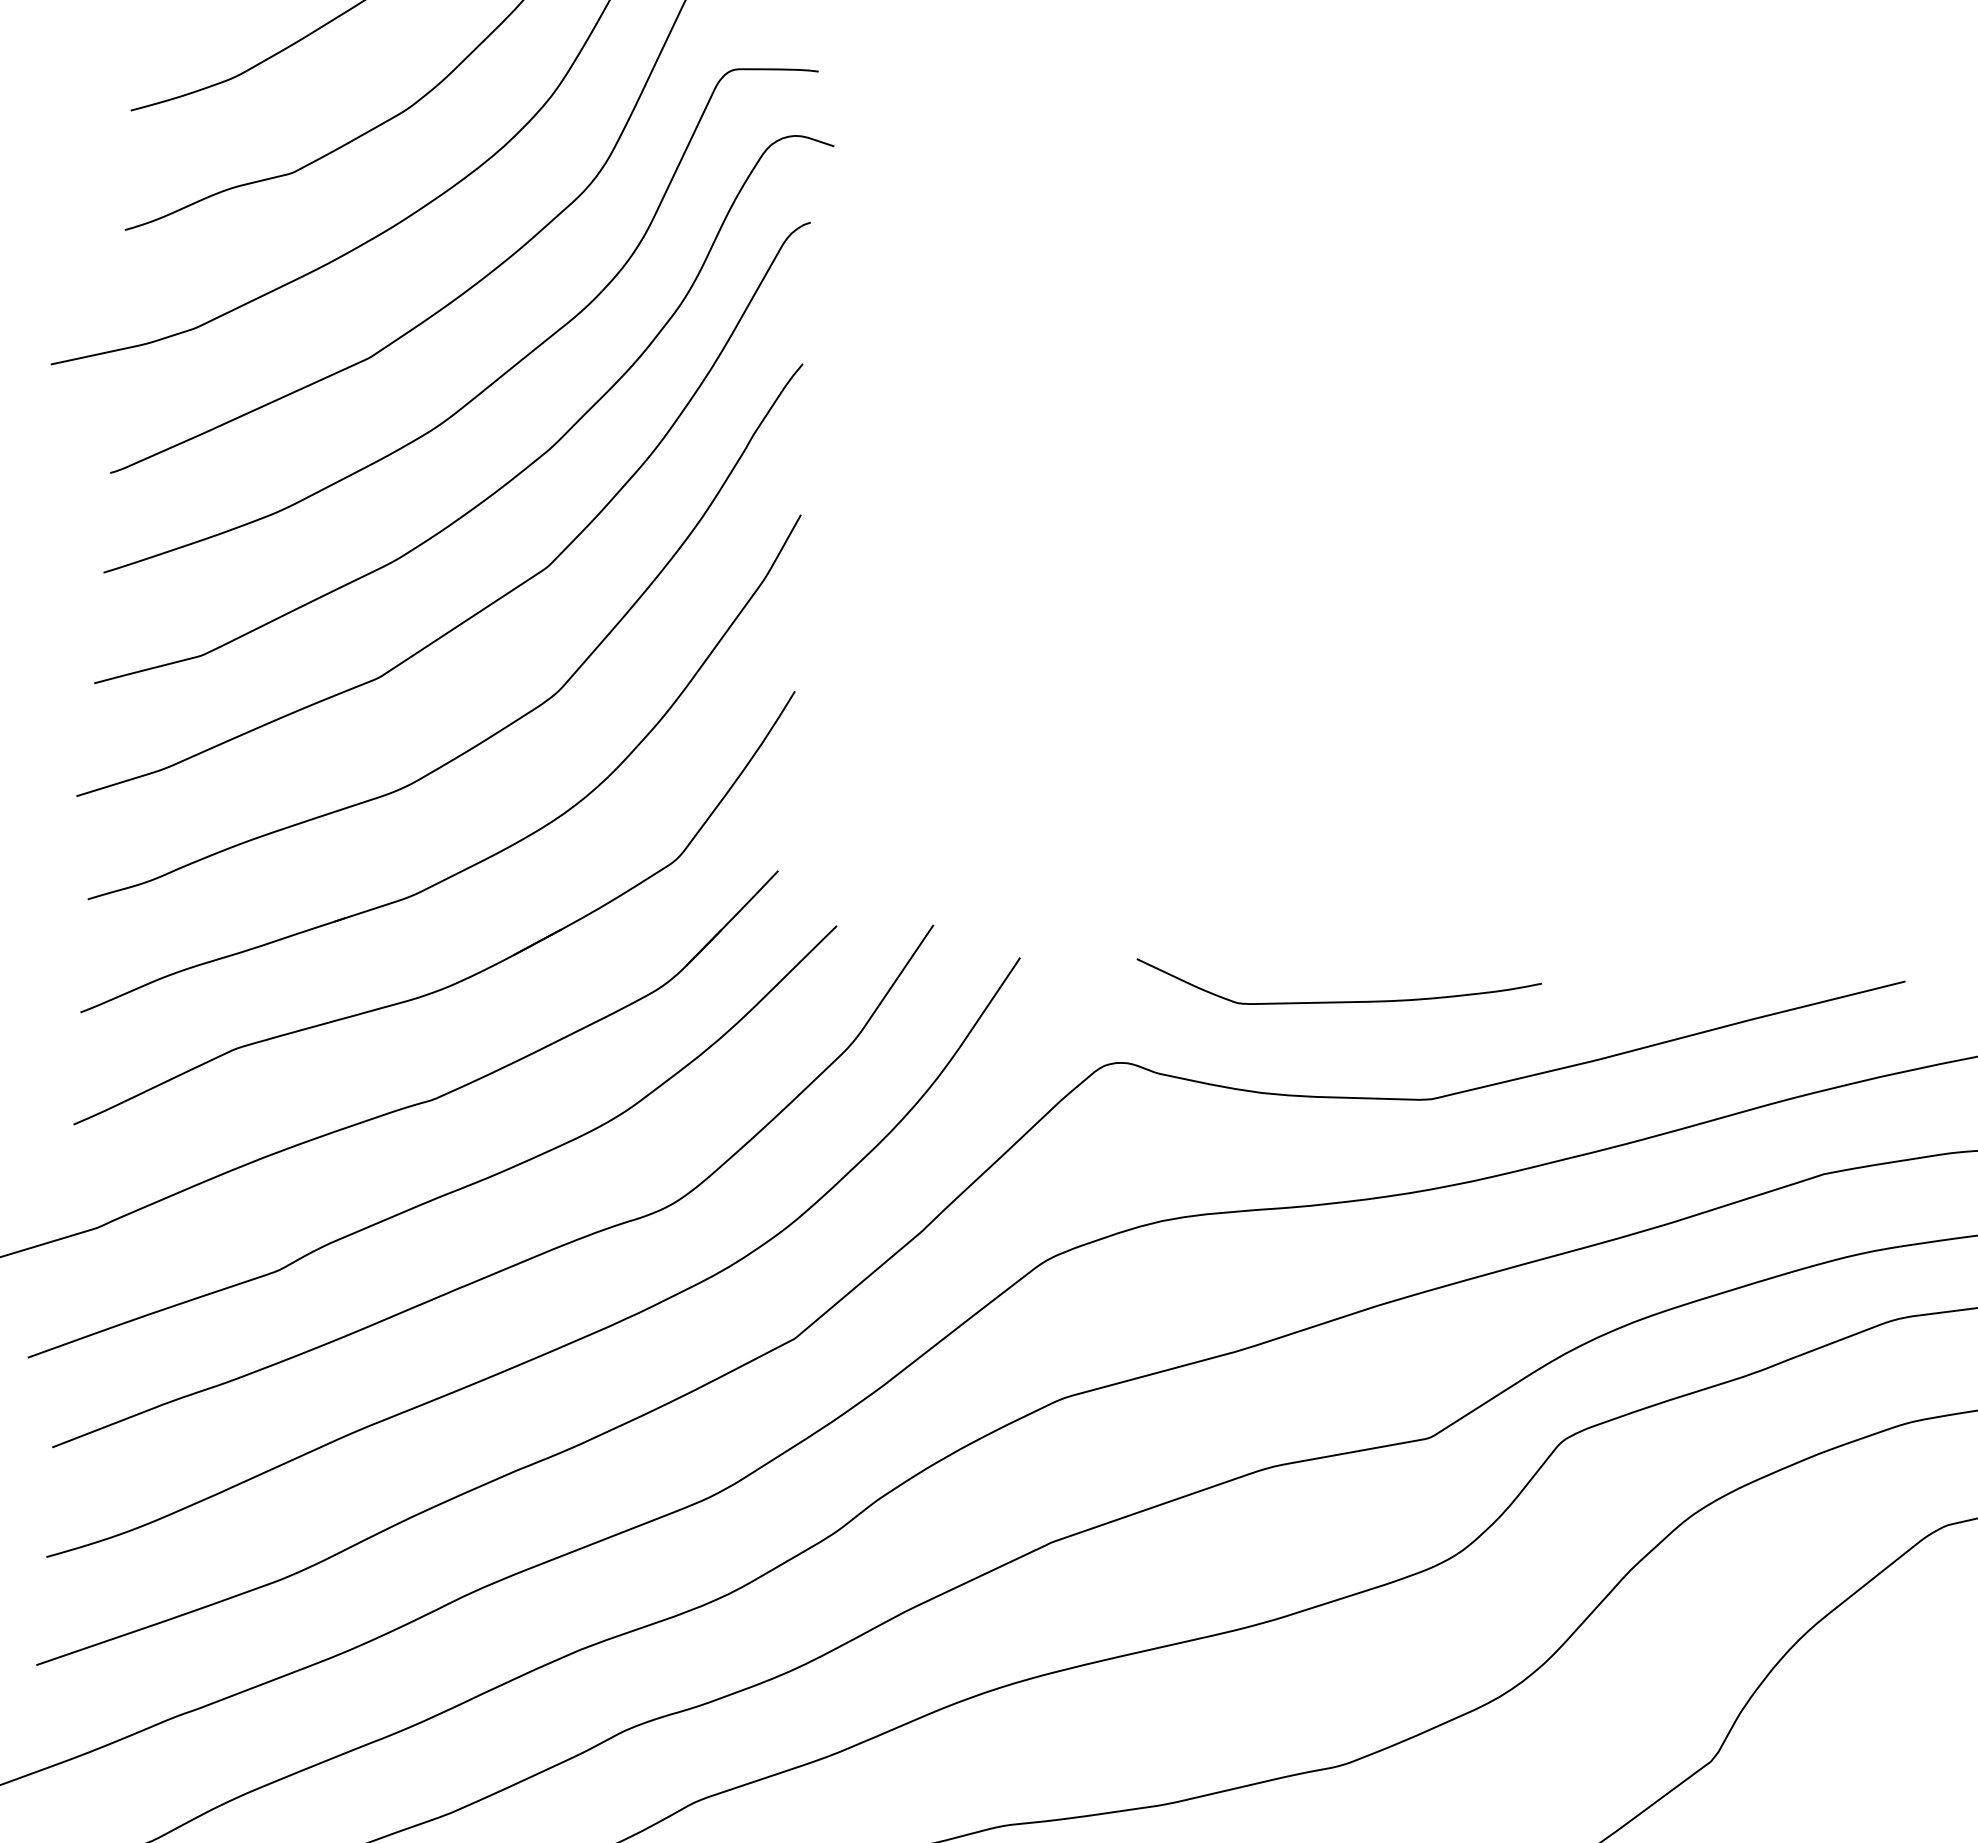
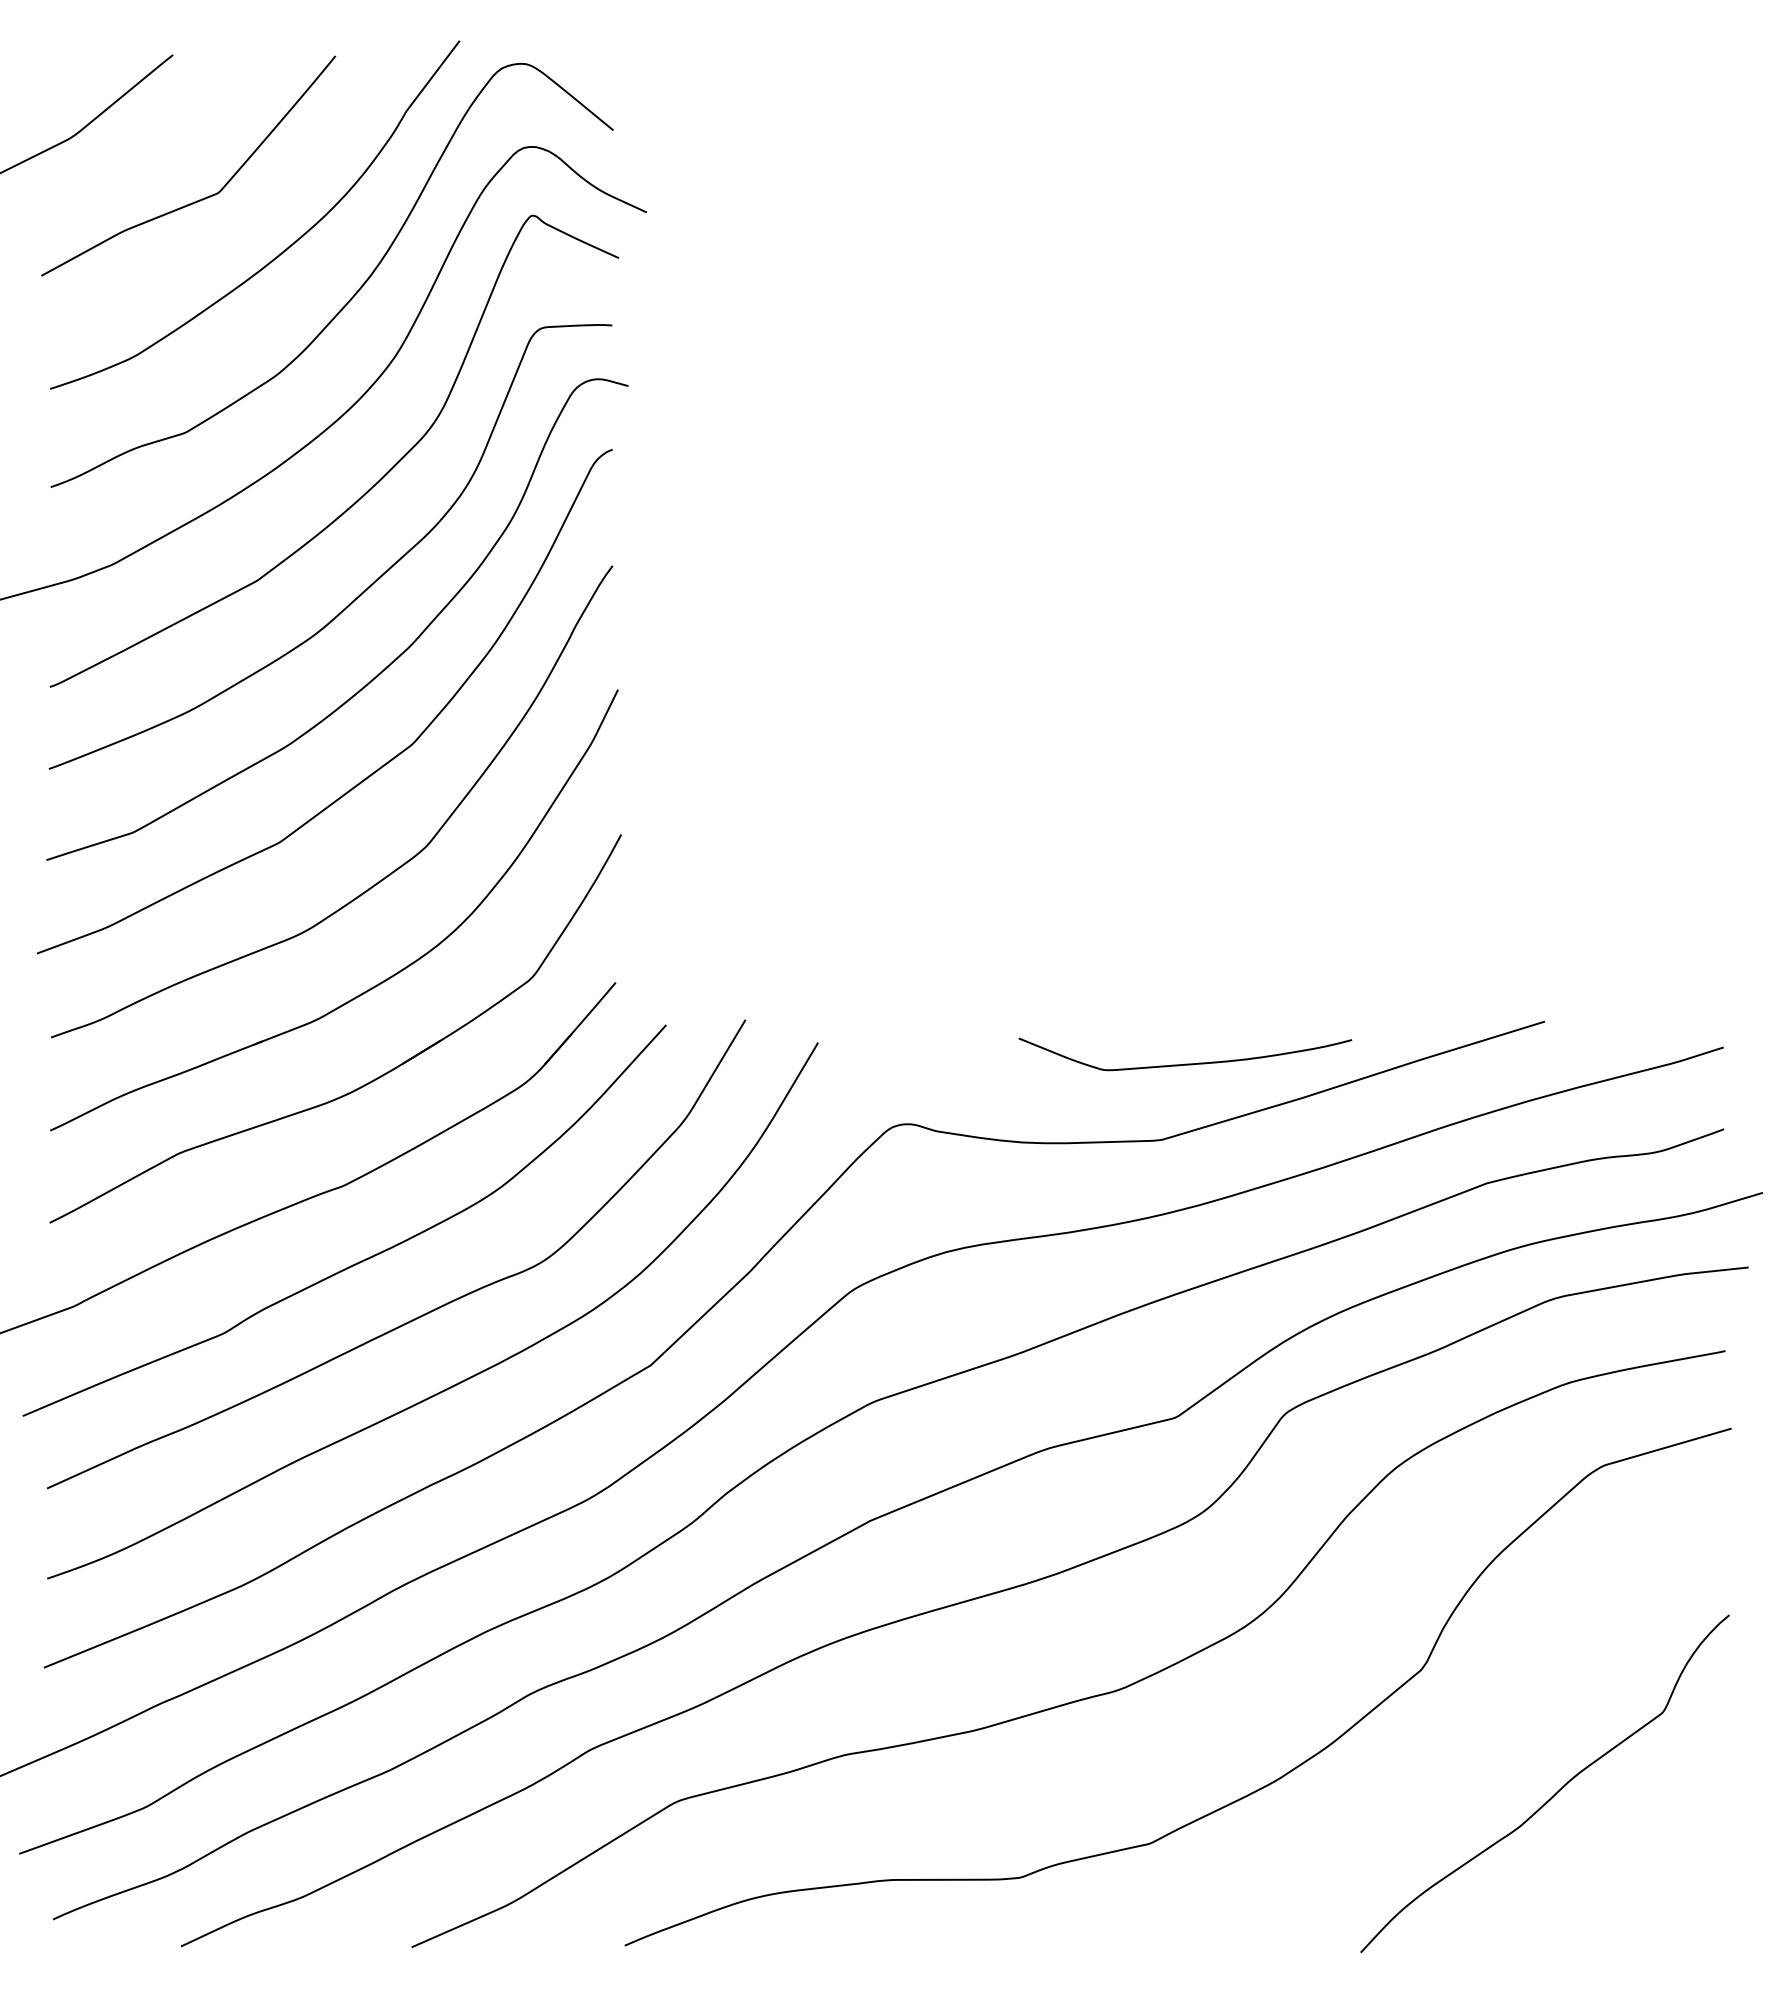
curve: (1337, 1000) -> (1185, 1063), moved

